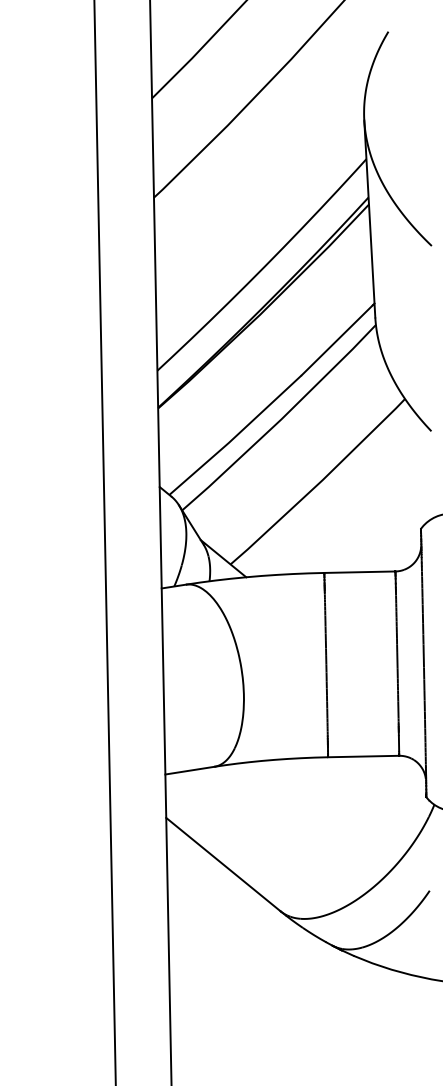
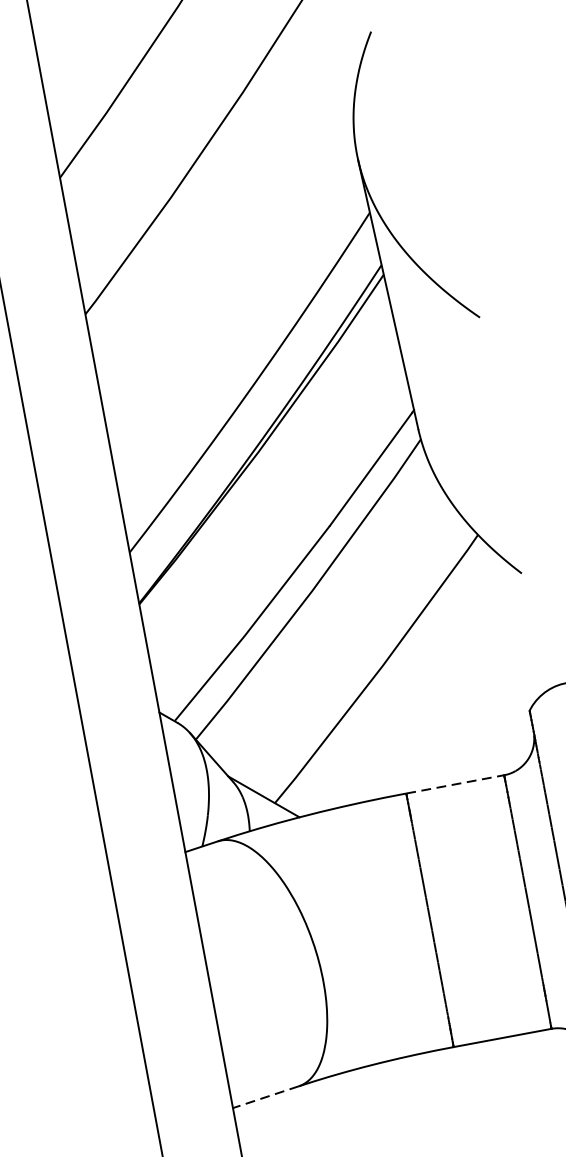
line: (359, 572) -> (454, 784), solid -> dashed
line: (189, 770) -> (265, 1097), solid -> dashed

